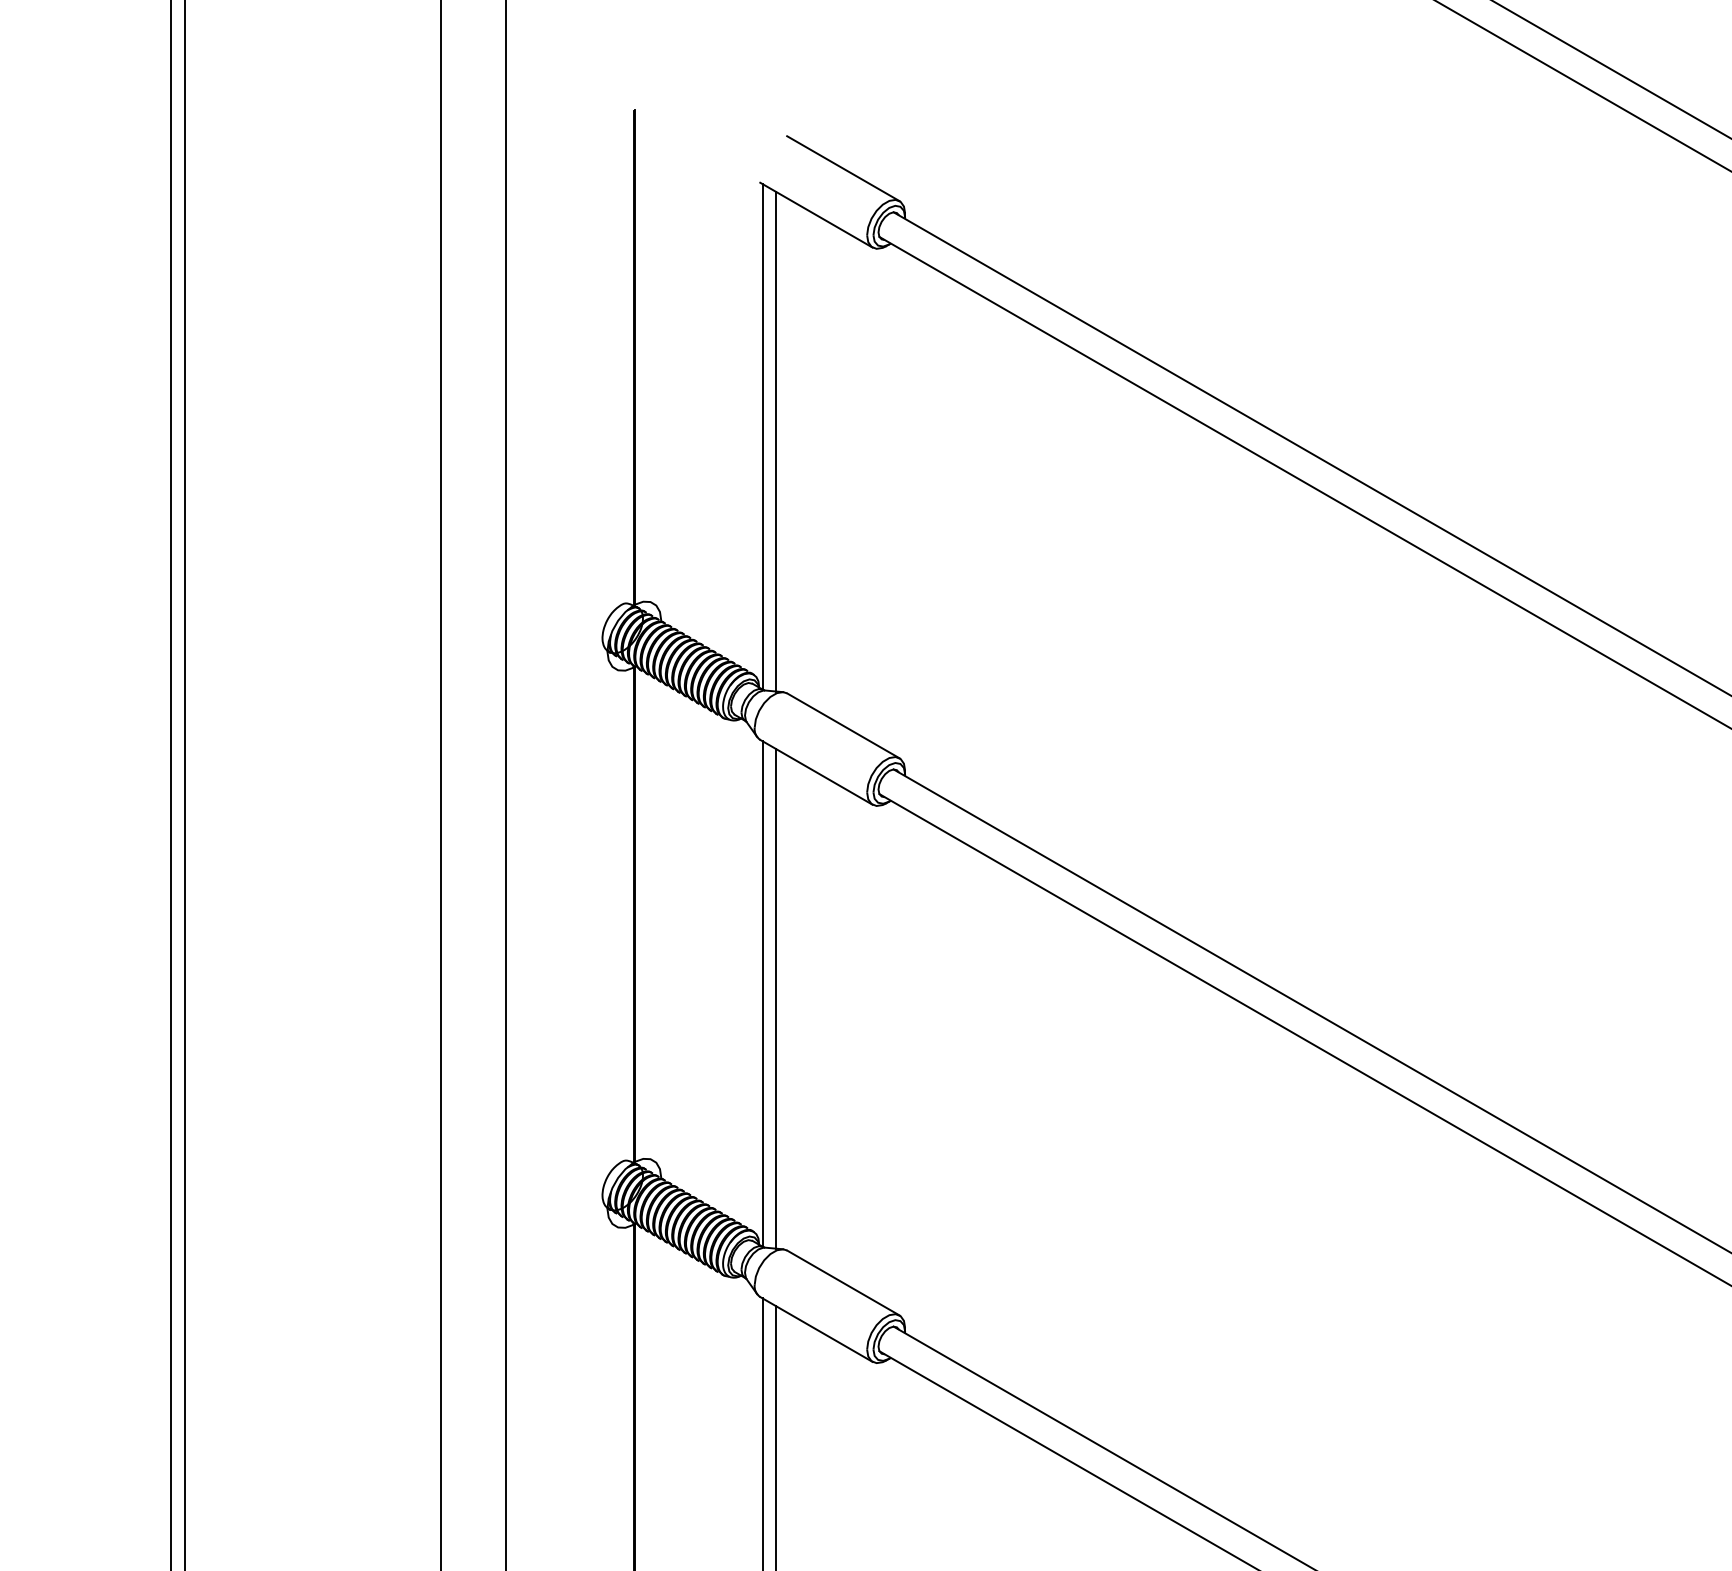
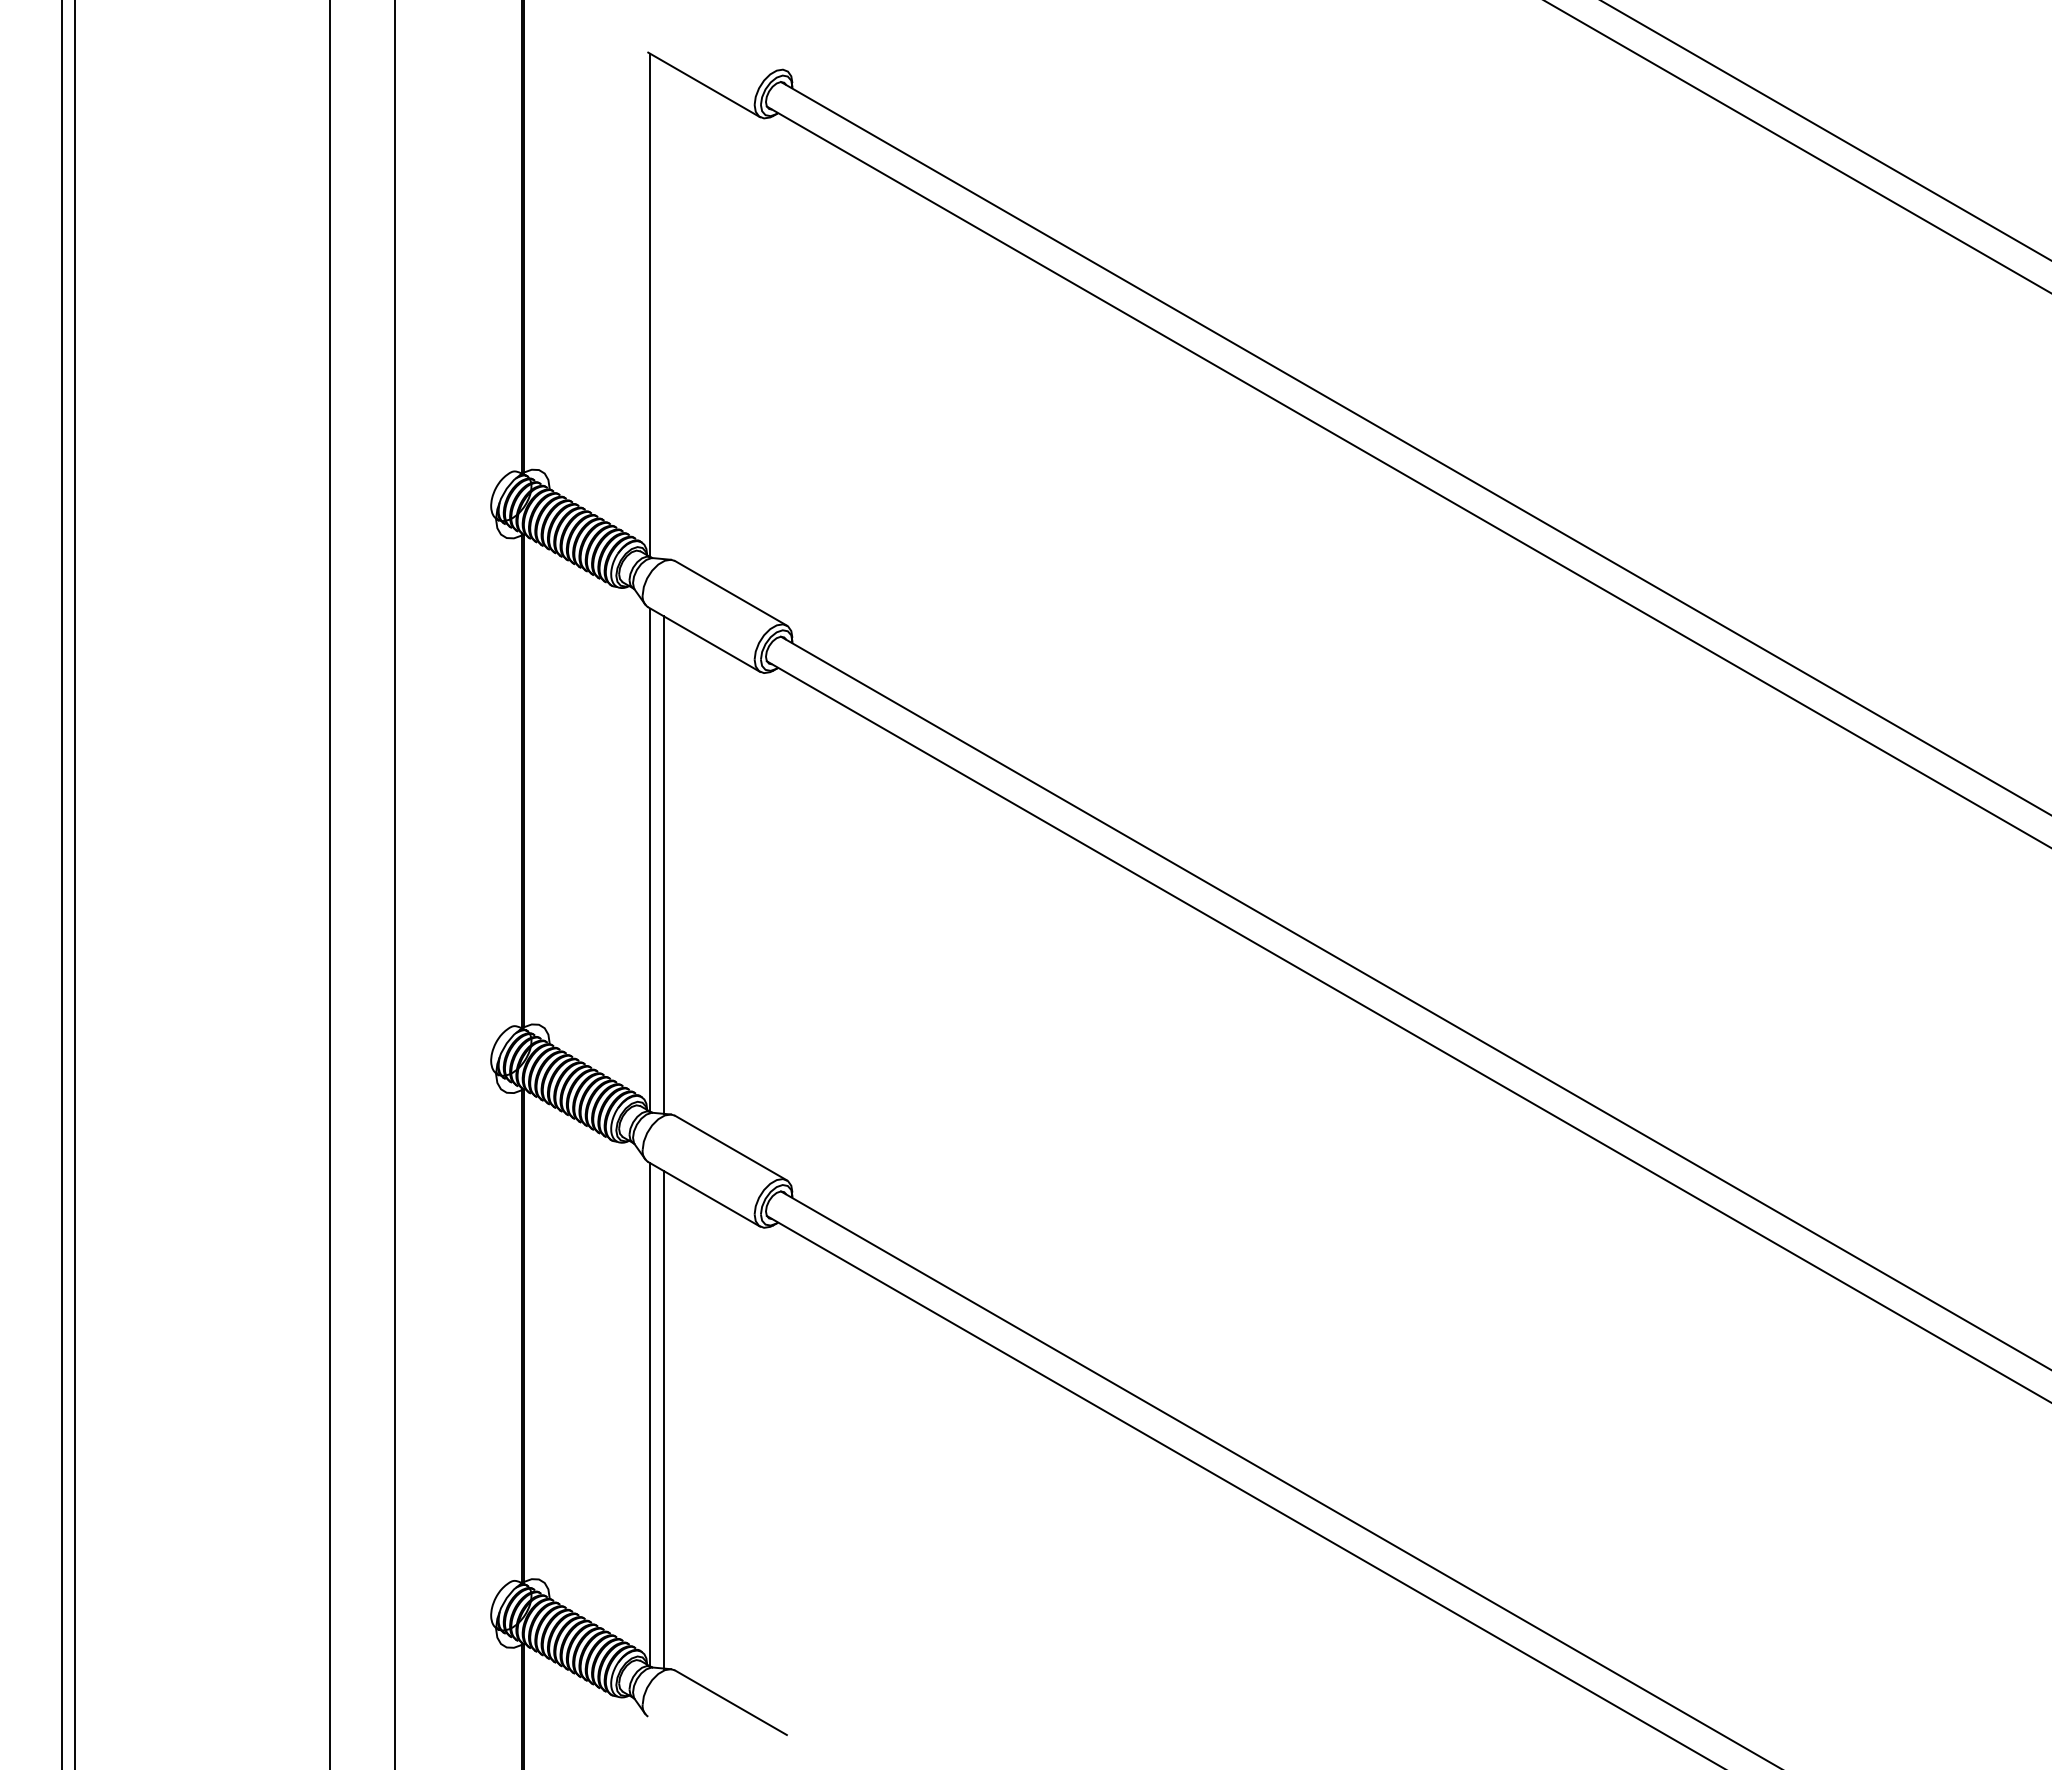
line: (842, 168) -> (730, 38), removed
line: (775, 441) -> (663, 310), removed

